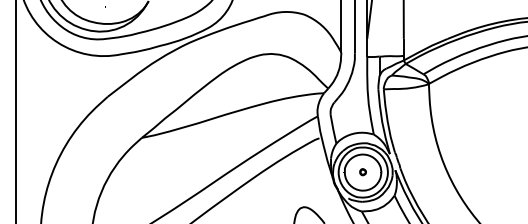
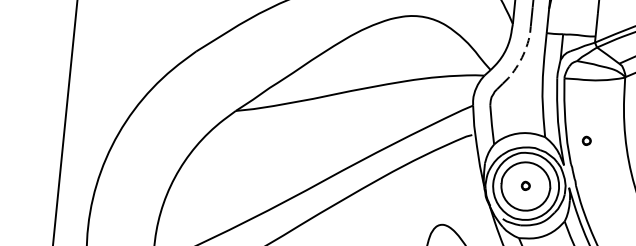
line: (350, 77) -> (521, 58), solid -> dashed
part: (404, 134) -> (586, 141), added

